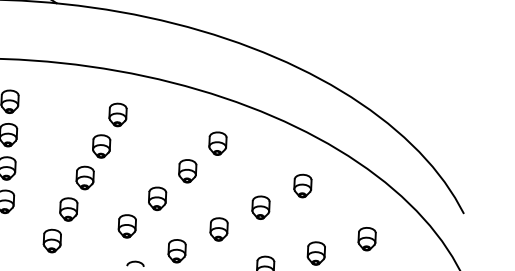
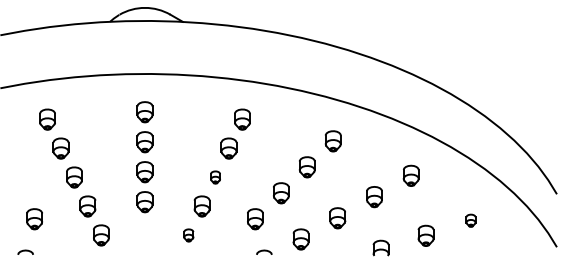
part: (85, 177) -> (215, 177), size x0.6
part: (366, 238) -> (470, 220), size x0.6
part: (52, 241) -> (188, 235), size x0.6

